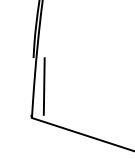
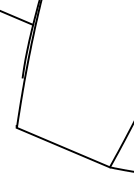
line: (43, 86) -> (28, 102), removed

